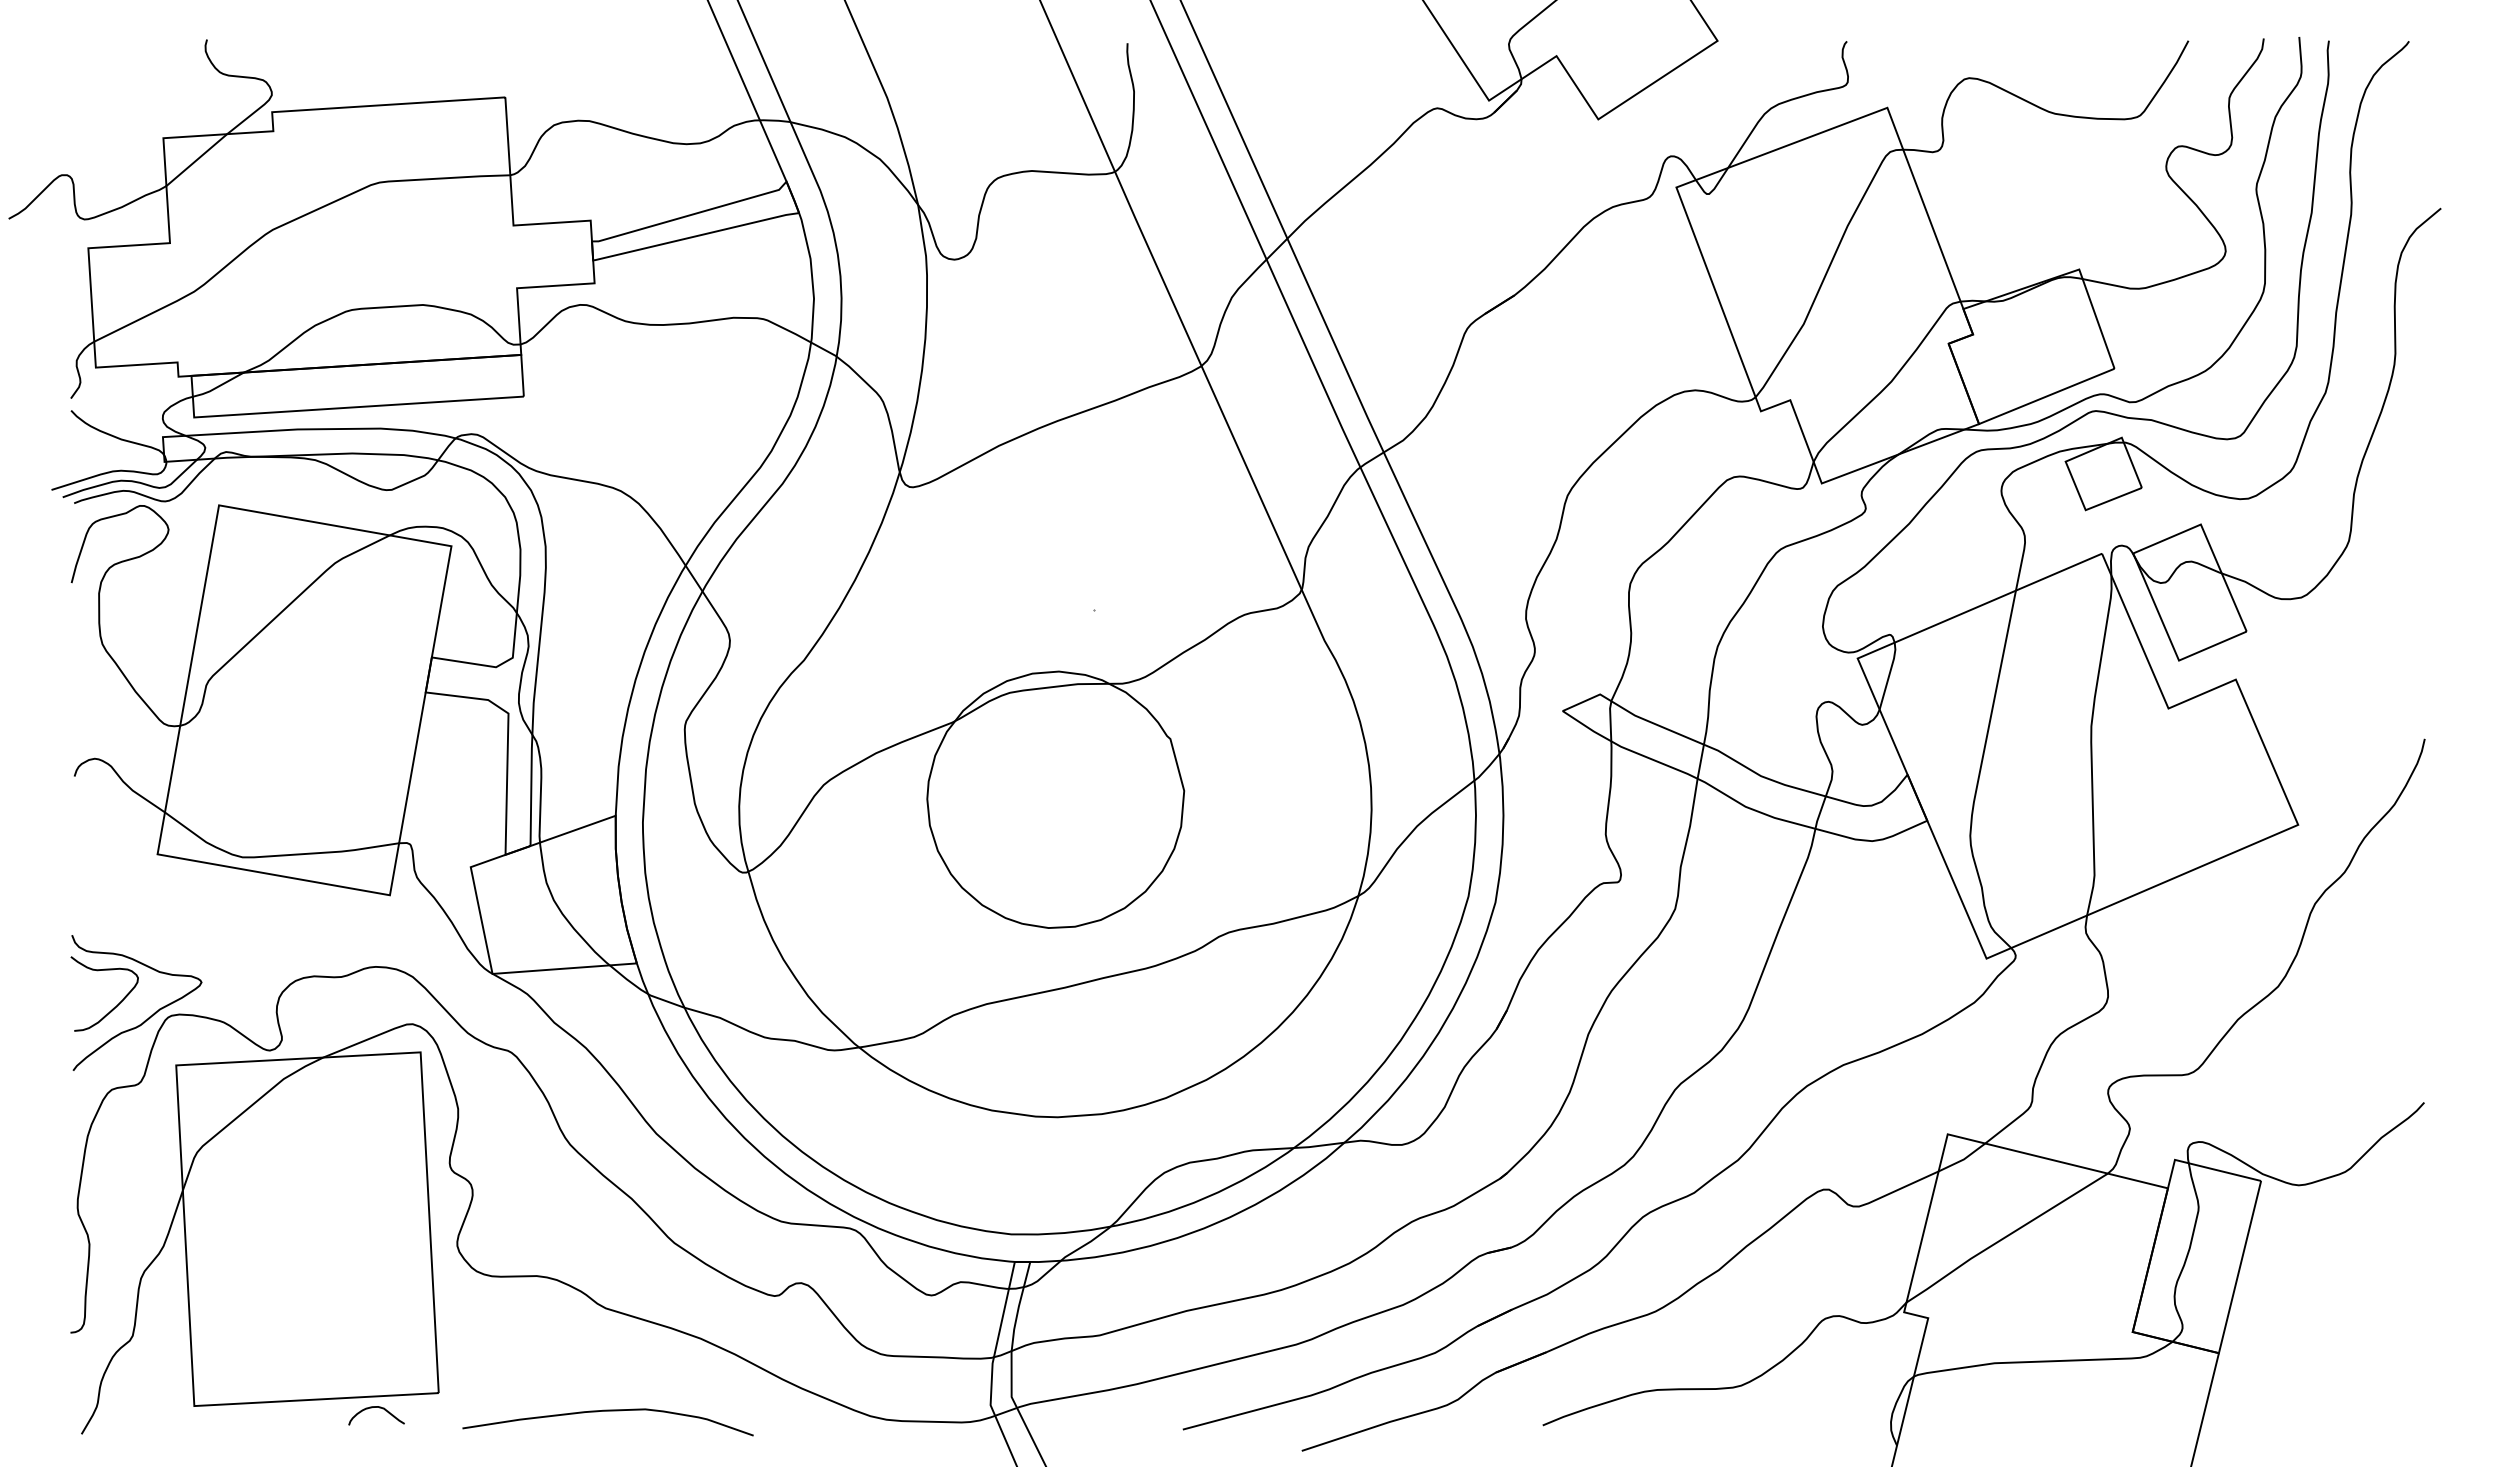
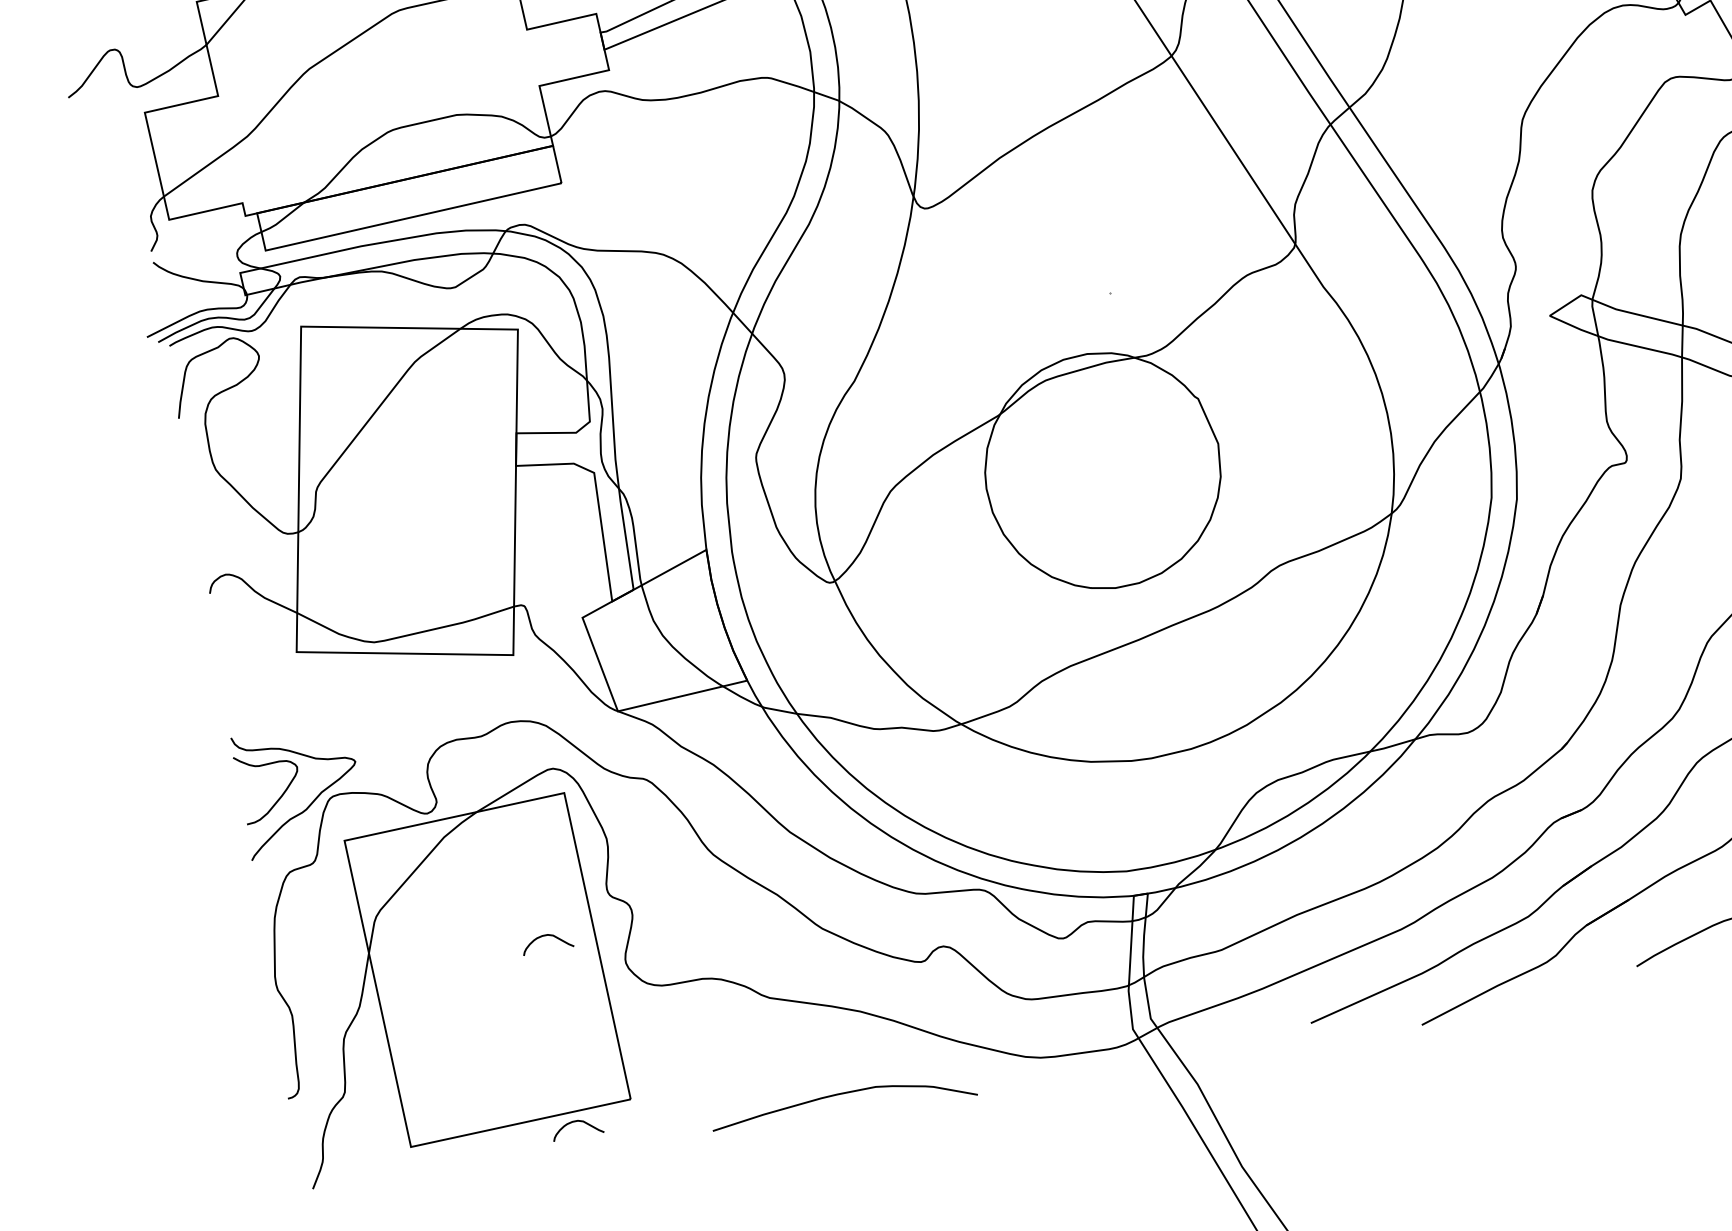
curve: (379, 1203) -> (549, 936), added
curve: (607, 1411) -> (841, 1094), moved

